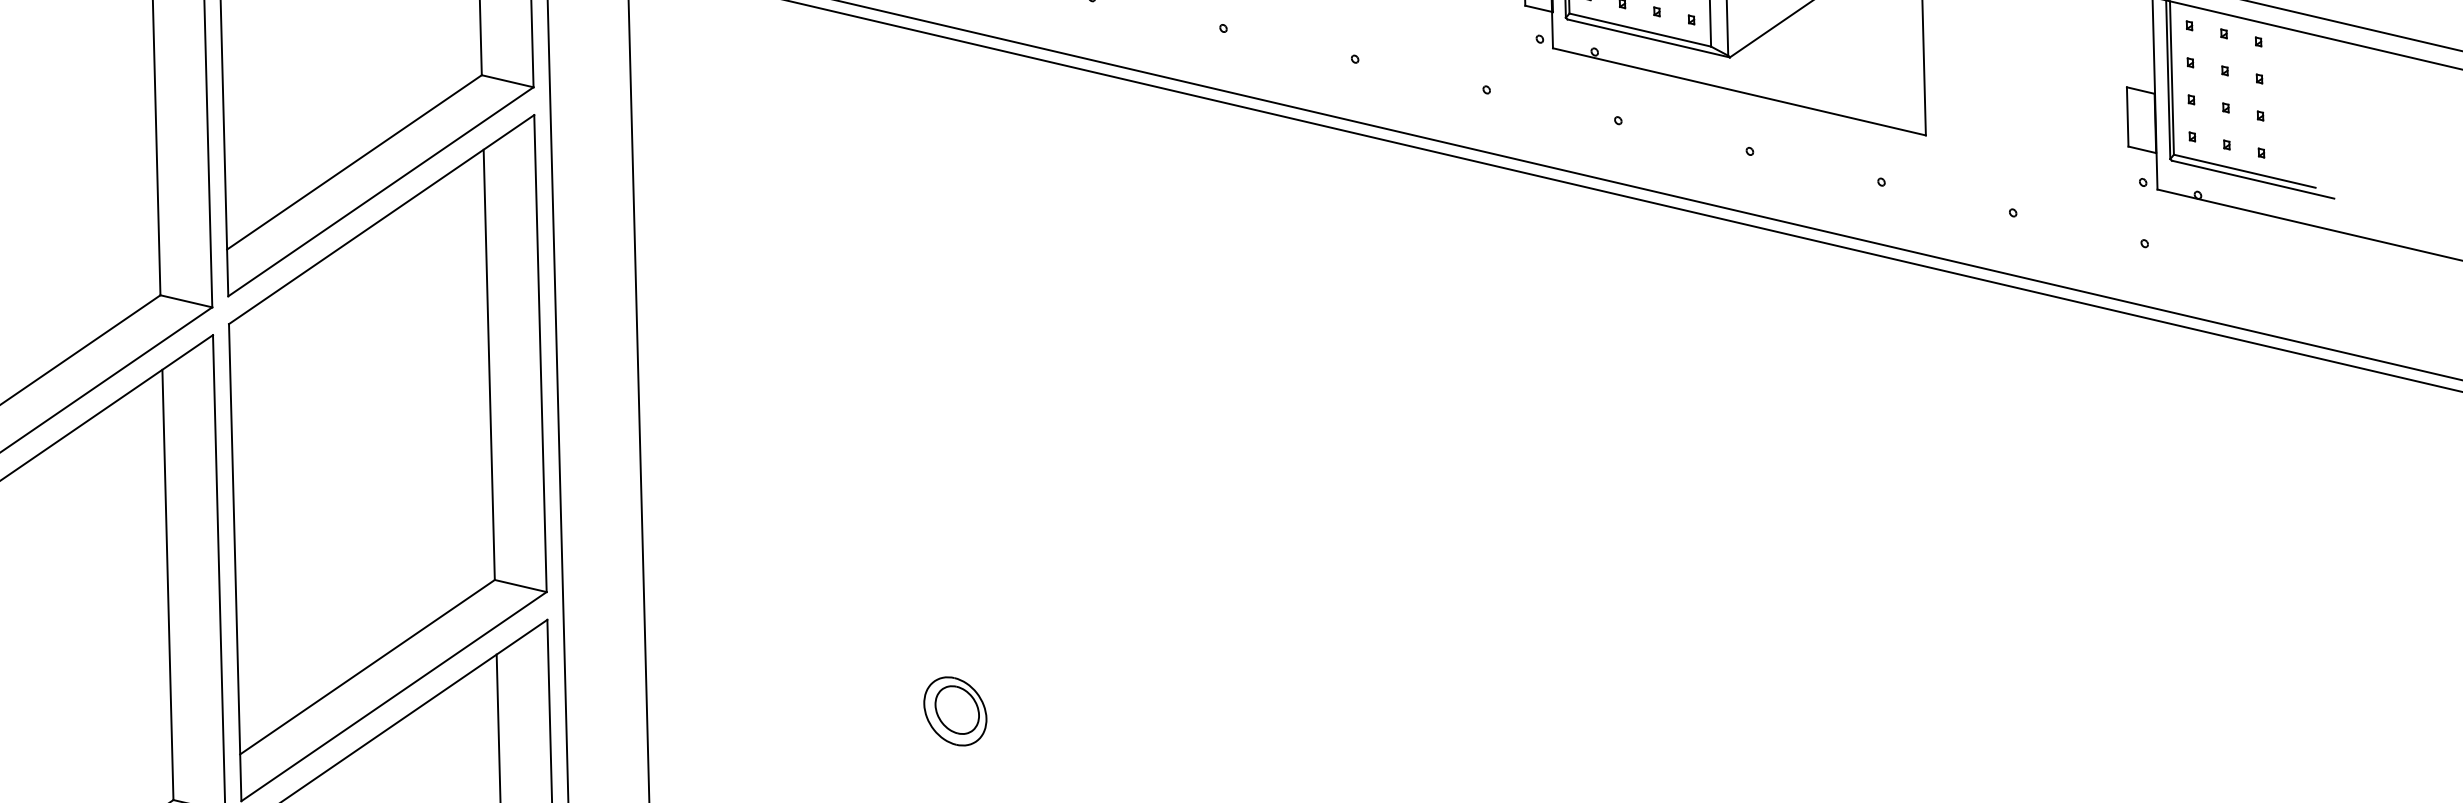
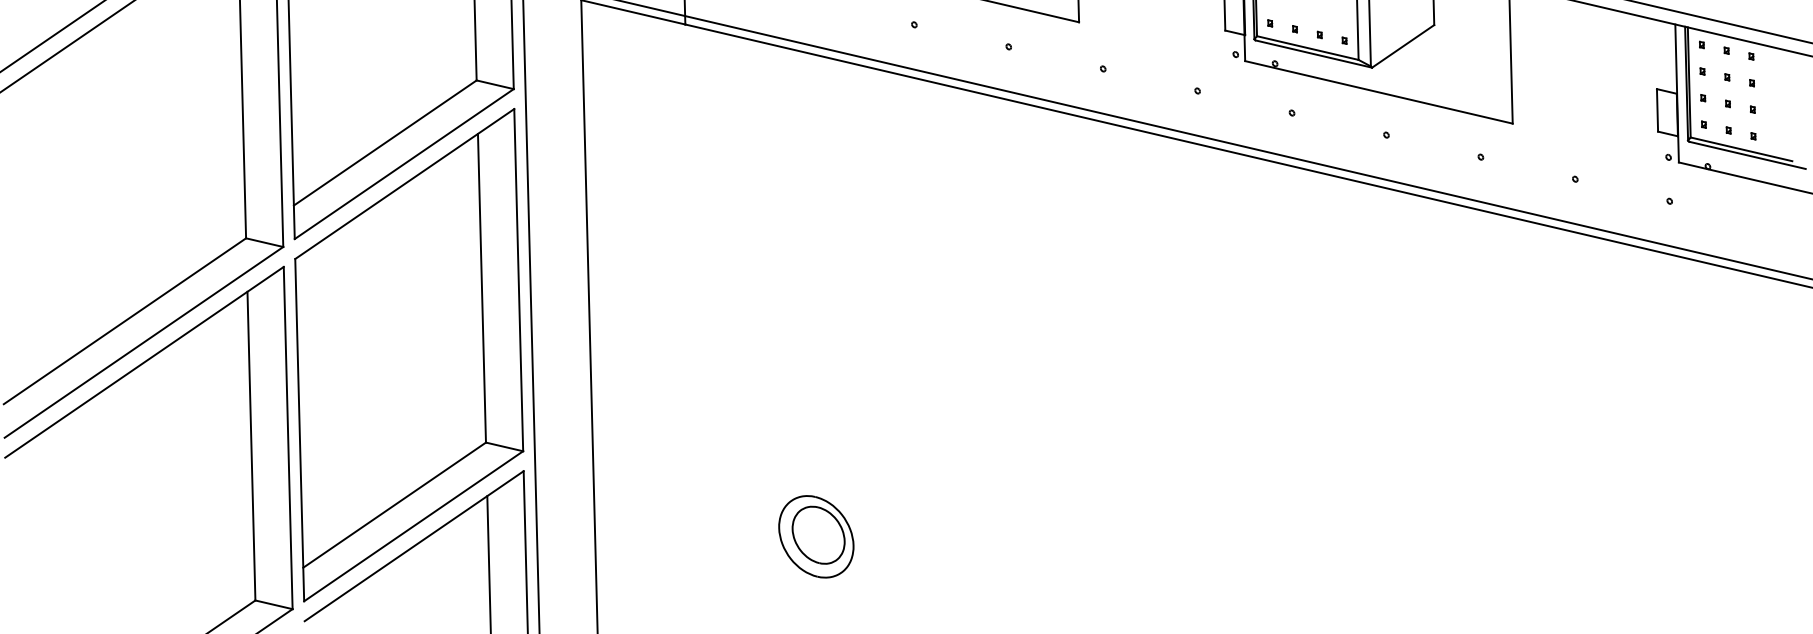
part: (955, 710) -> (816, 536), size x1.67

